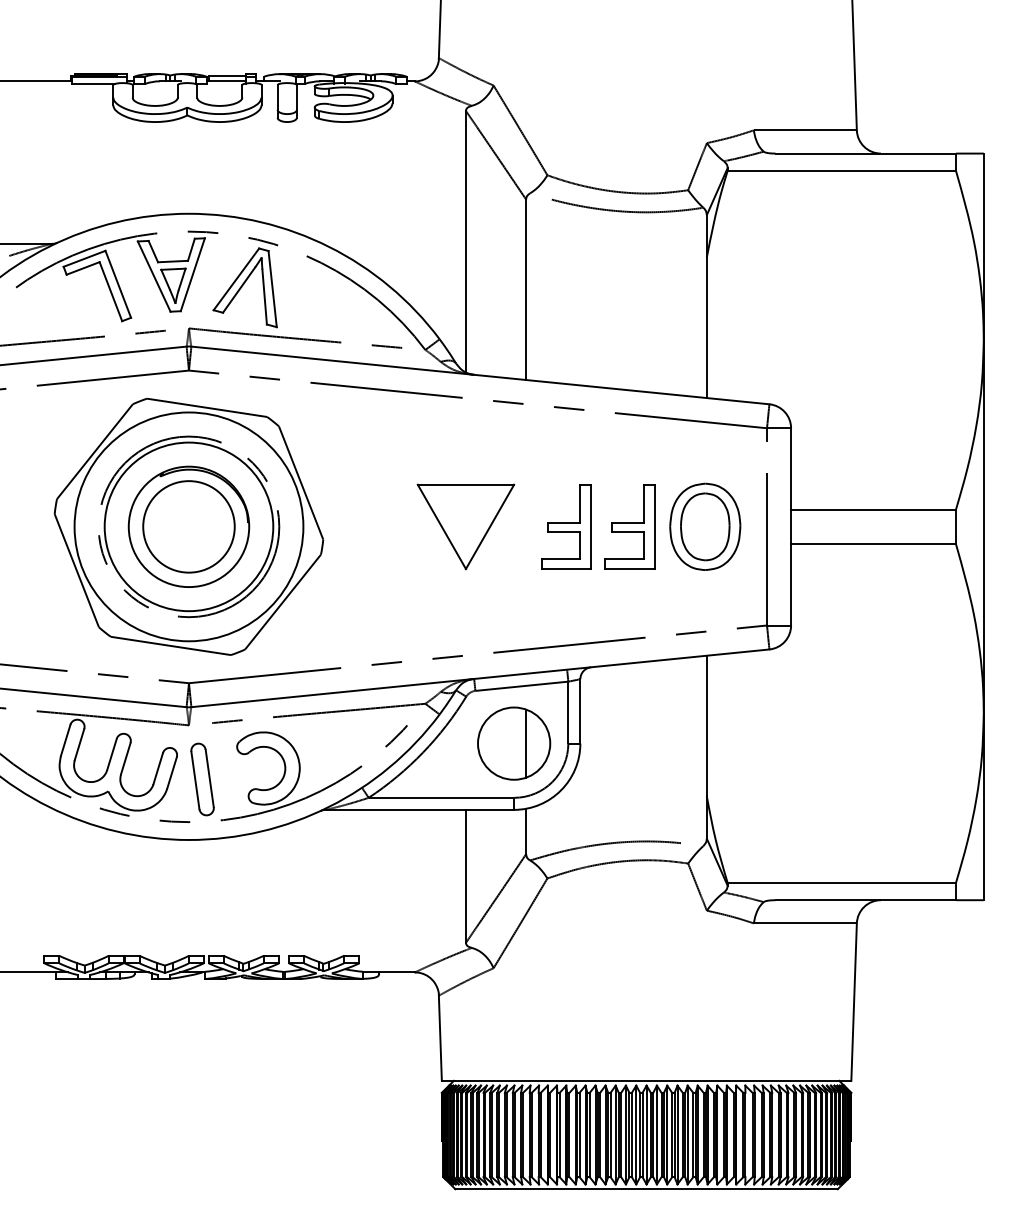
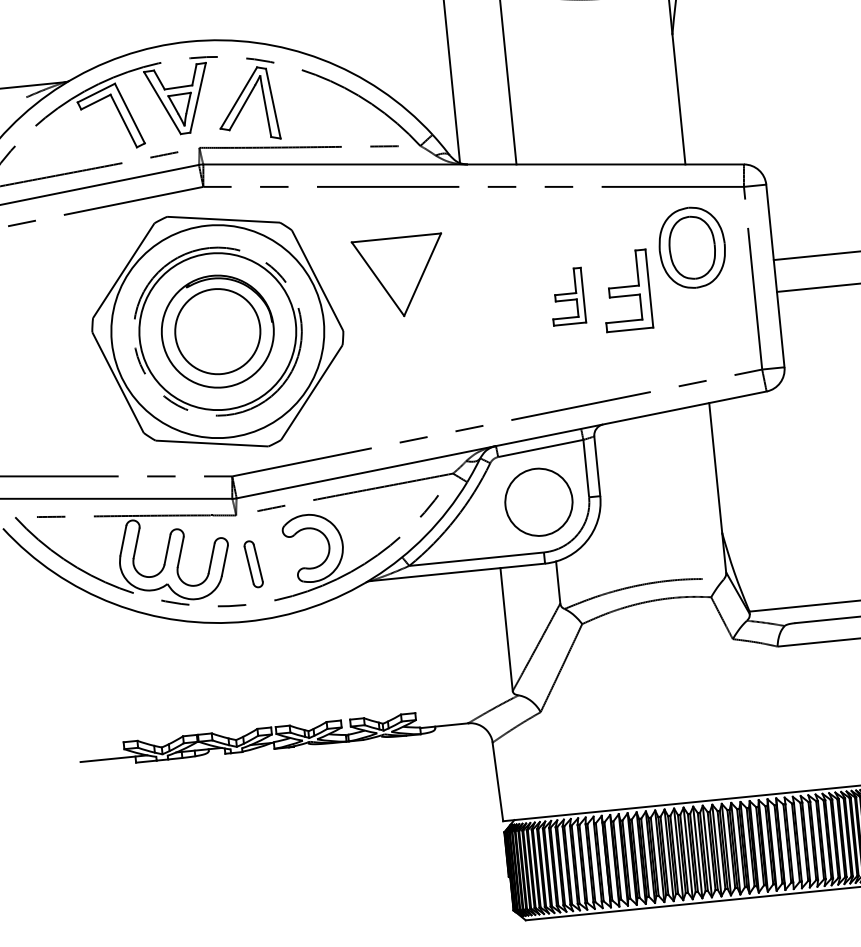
part: (465, 526) -> (399, 276), moved
part: (566, 526) -> (567, 296), size x0.7
part: (705, 526) -> (692, 247), moved
line: (526, 743) -> (550, 501), removed
part: (202, 779) -> (253, 564), size x0.7

